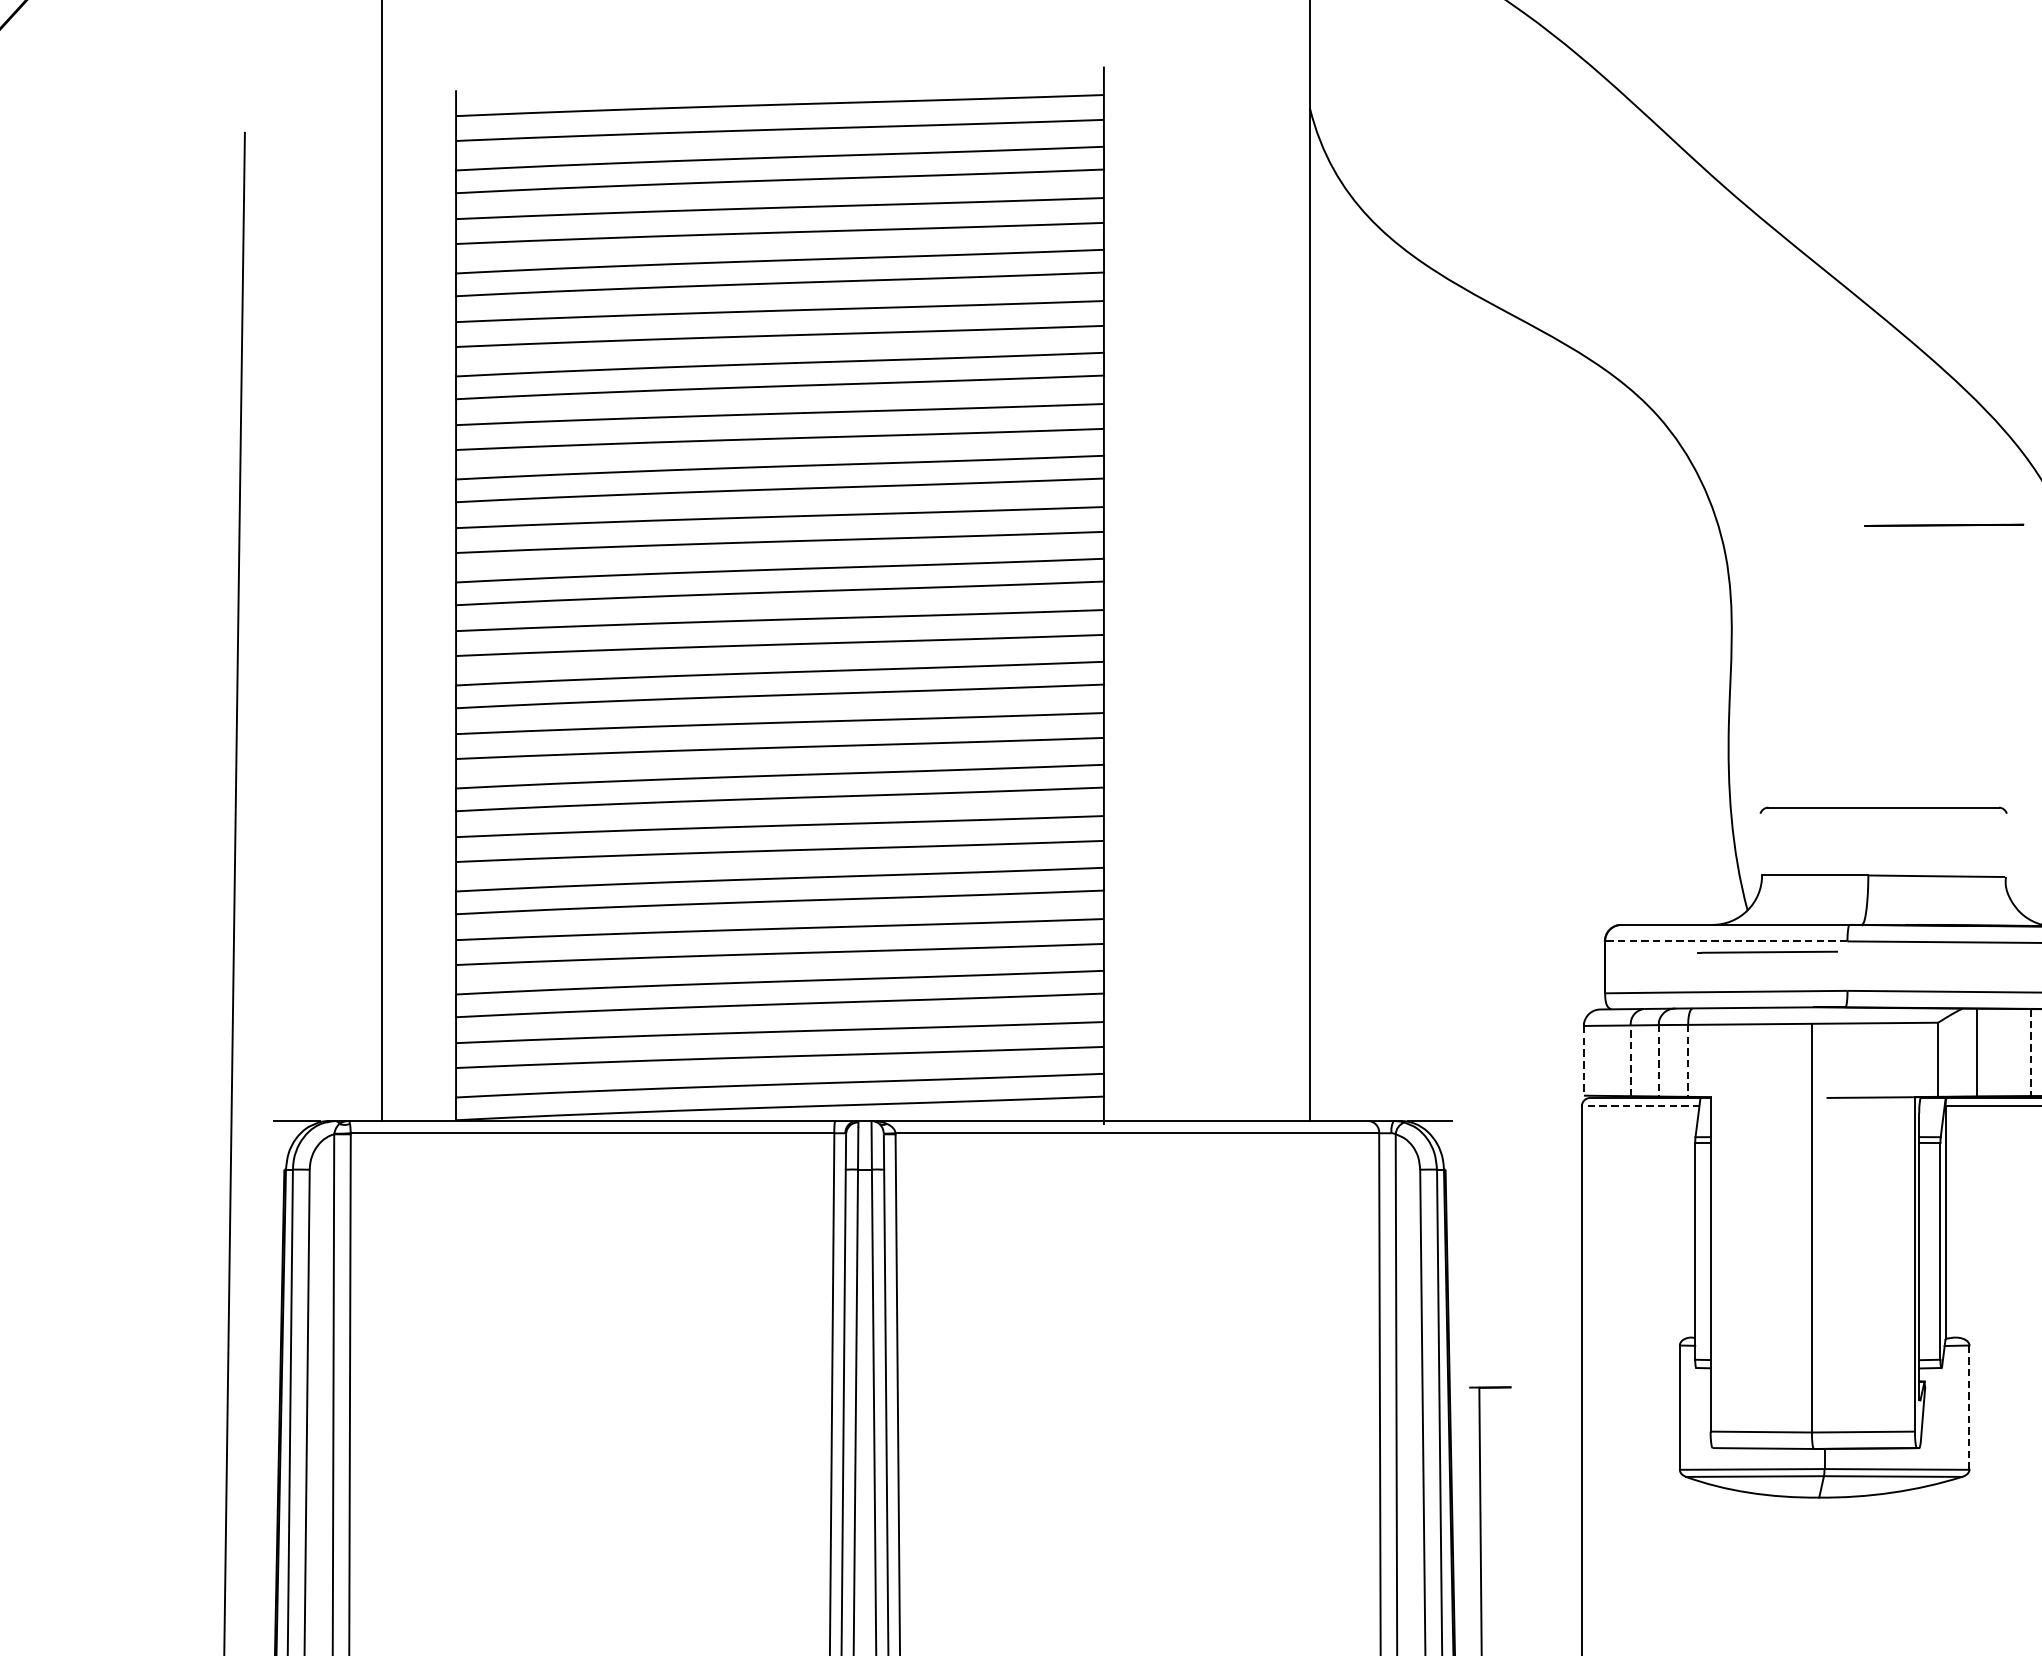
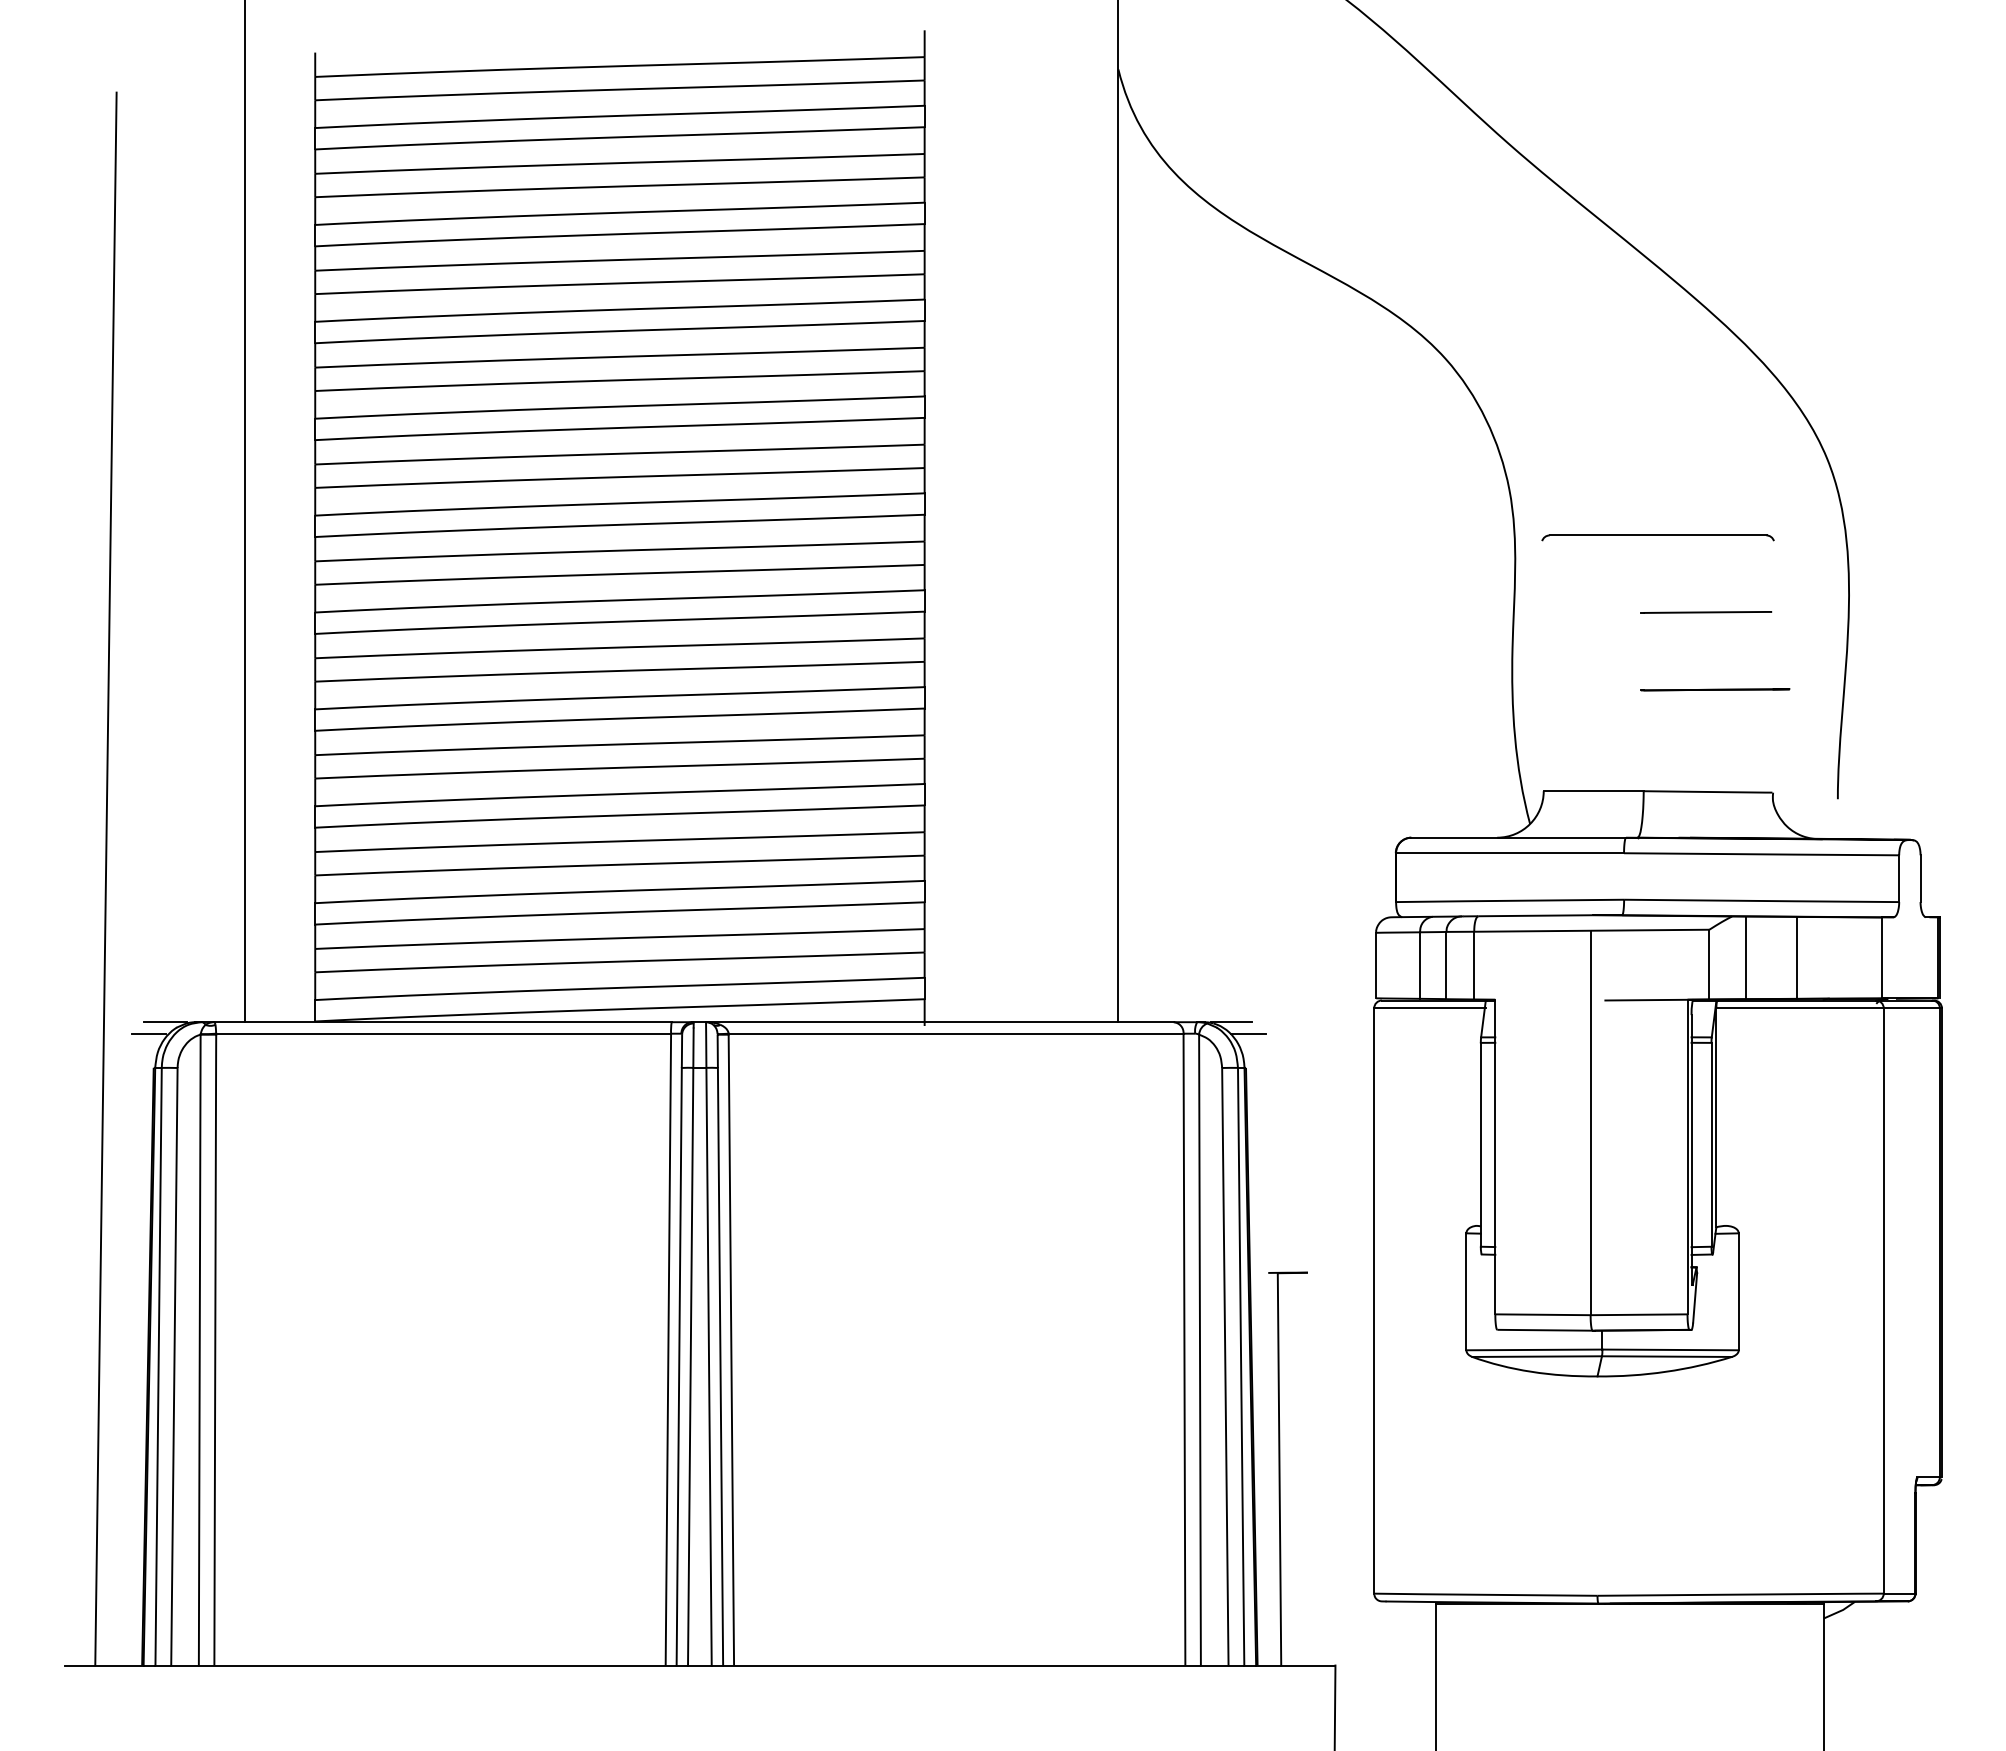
line: (1944, 524) -> (1715, 689), moved
part: (1883, 809) -> (1657, 537), moved
line: (1726, 941) -> (1510, 853), dashed -> solid
line: (1768, 952) -> (1706, 612), moved
line: (2031, 1052) -> (1797, 957), dashed -> solid
line: (1584, 1060) -> (1376, 965), dashed -> solid
line: (1631, 1060) -> (1420, 965), dashed -> solid
line: (1658, 1060) -> (1446, 965), dashed -> solid
line: (1688, 1060) -> (1474, 965), dashed -> solid
line: (1640, 1106) -> (1429, 1008), dashed -> solid
line: (278, 1133) -> (148, 1033), added
line: (1448, 1133) -> (1248, 1033), added
line: (1969, 1407) -> (1738, 1291), dashed -> solid

